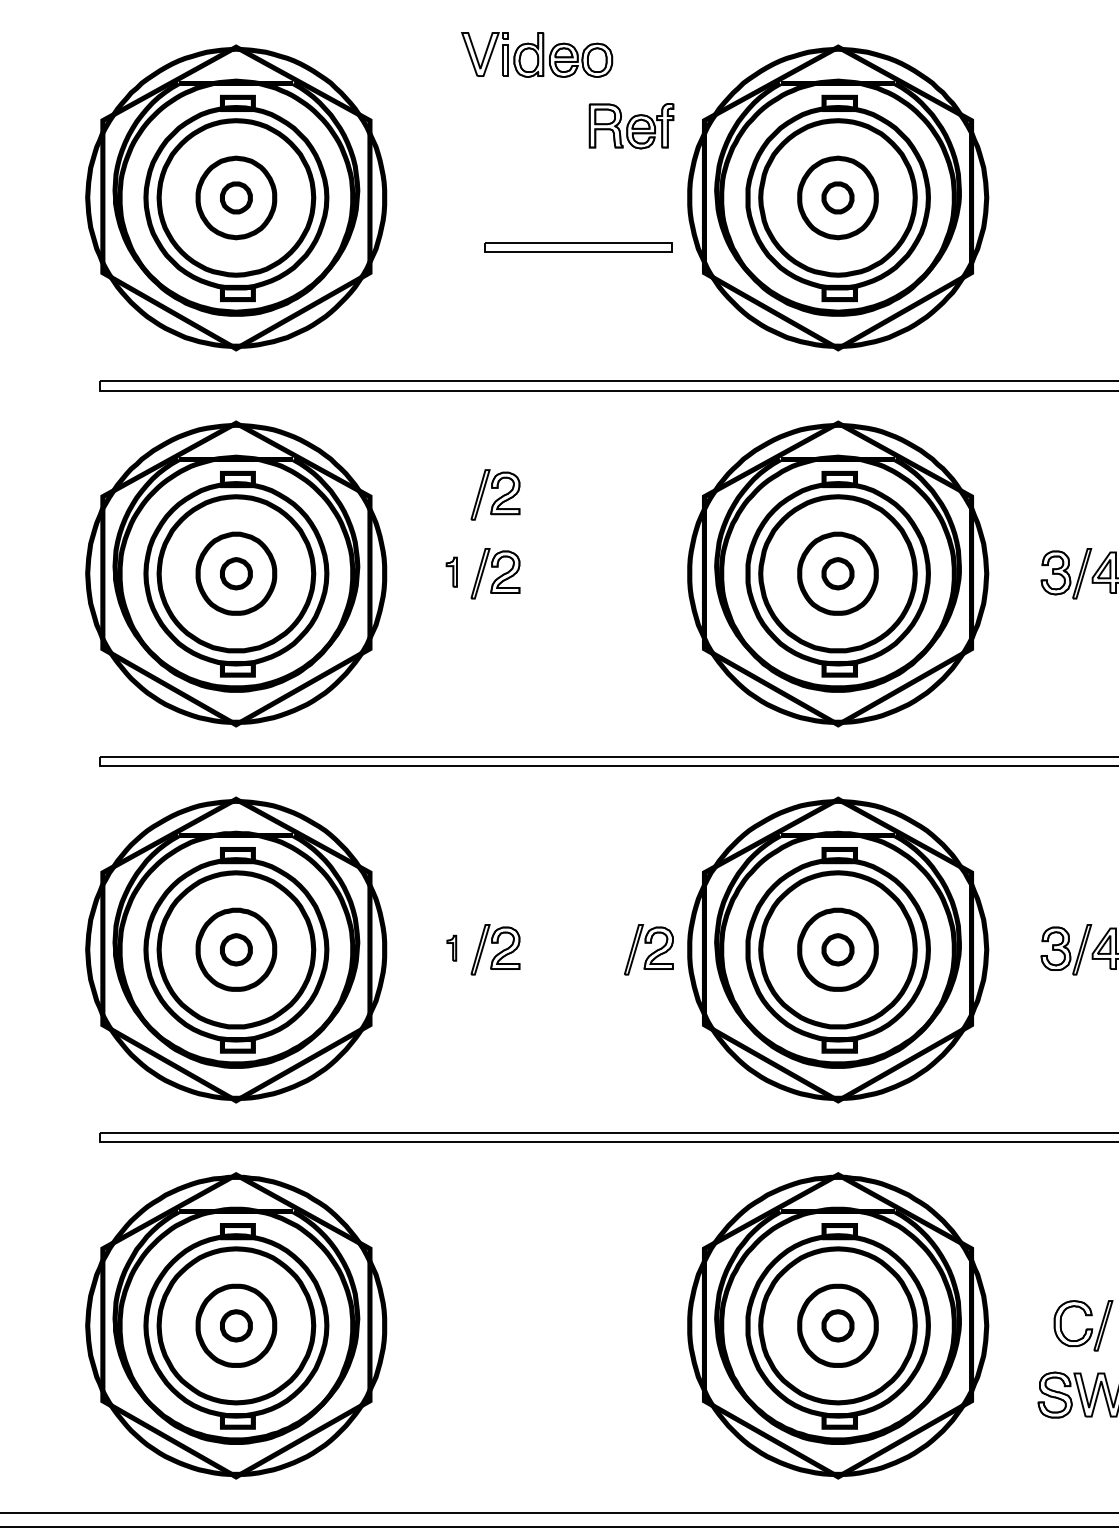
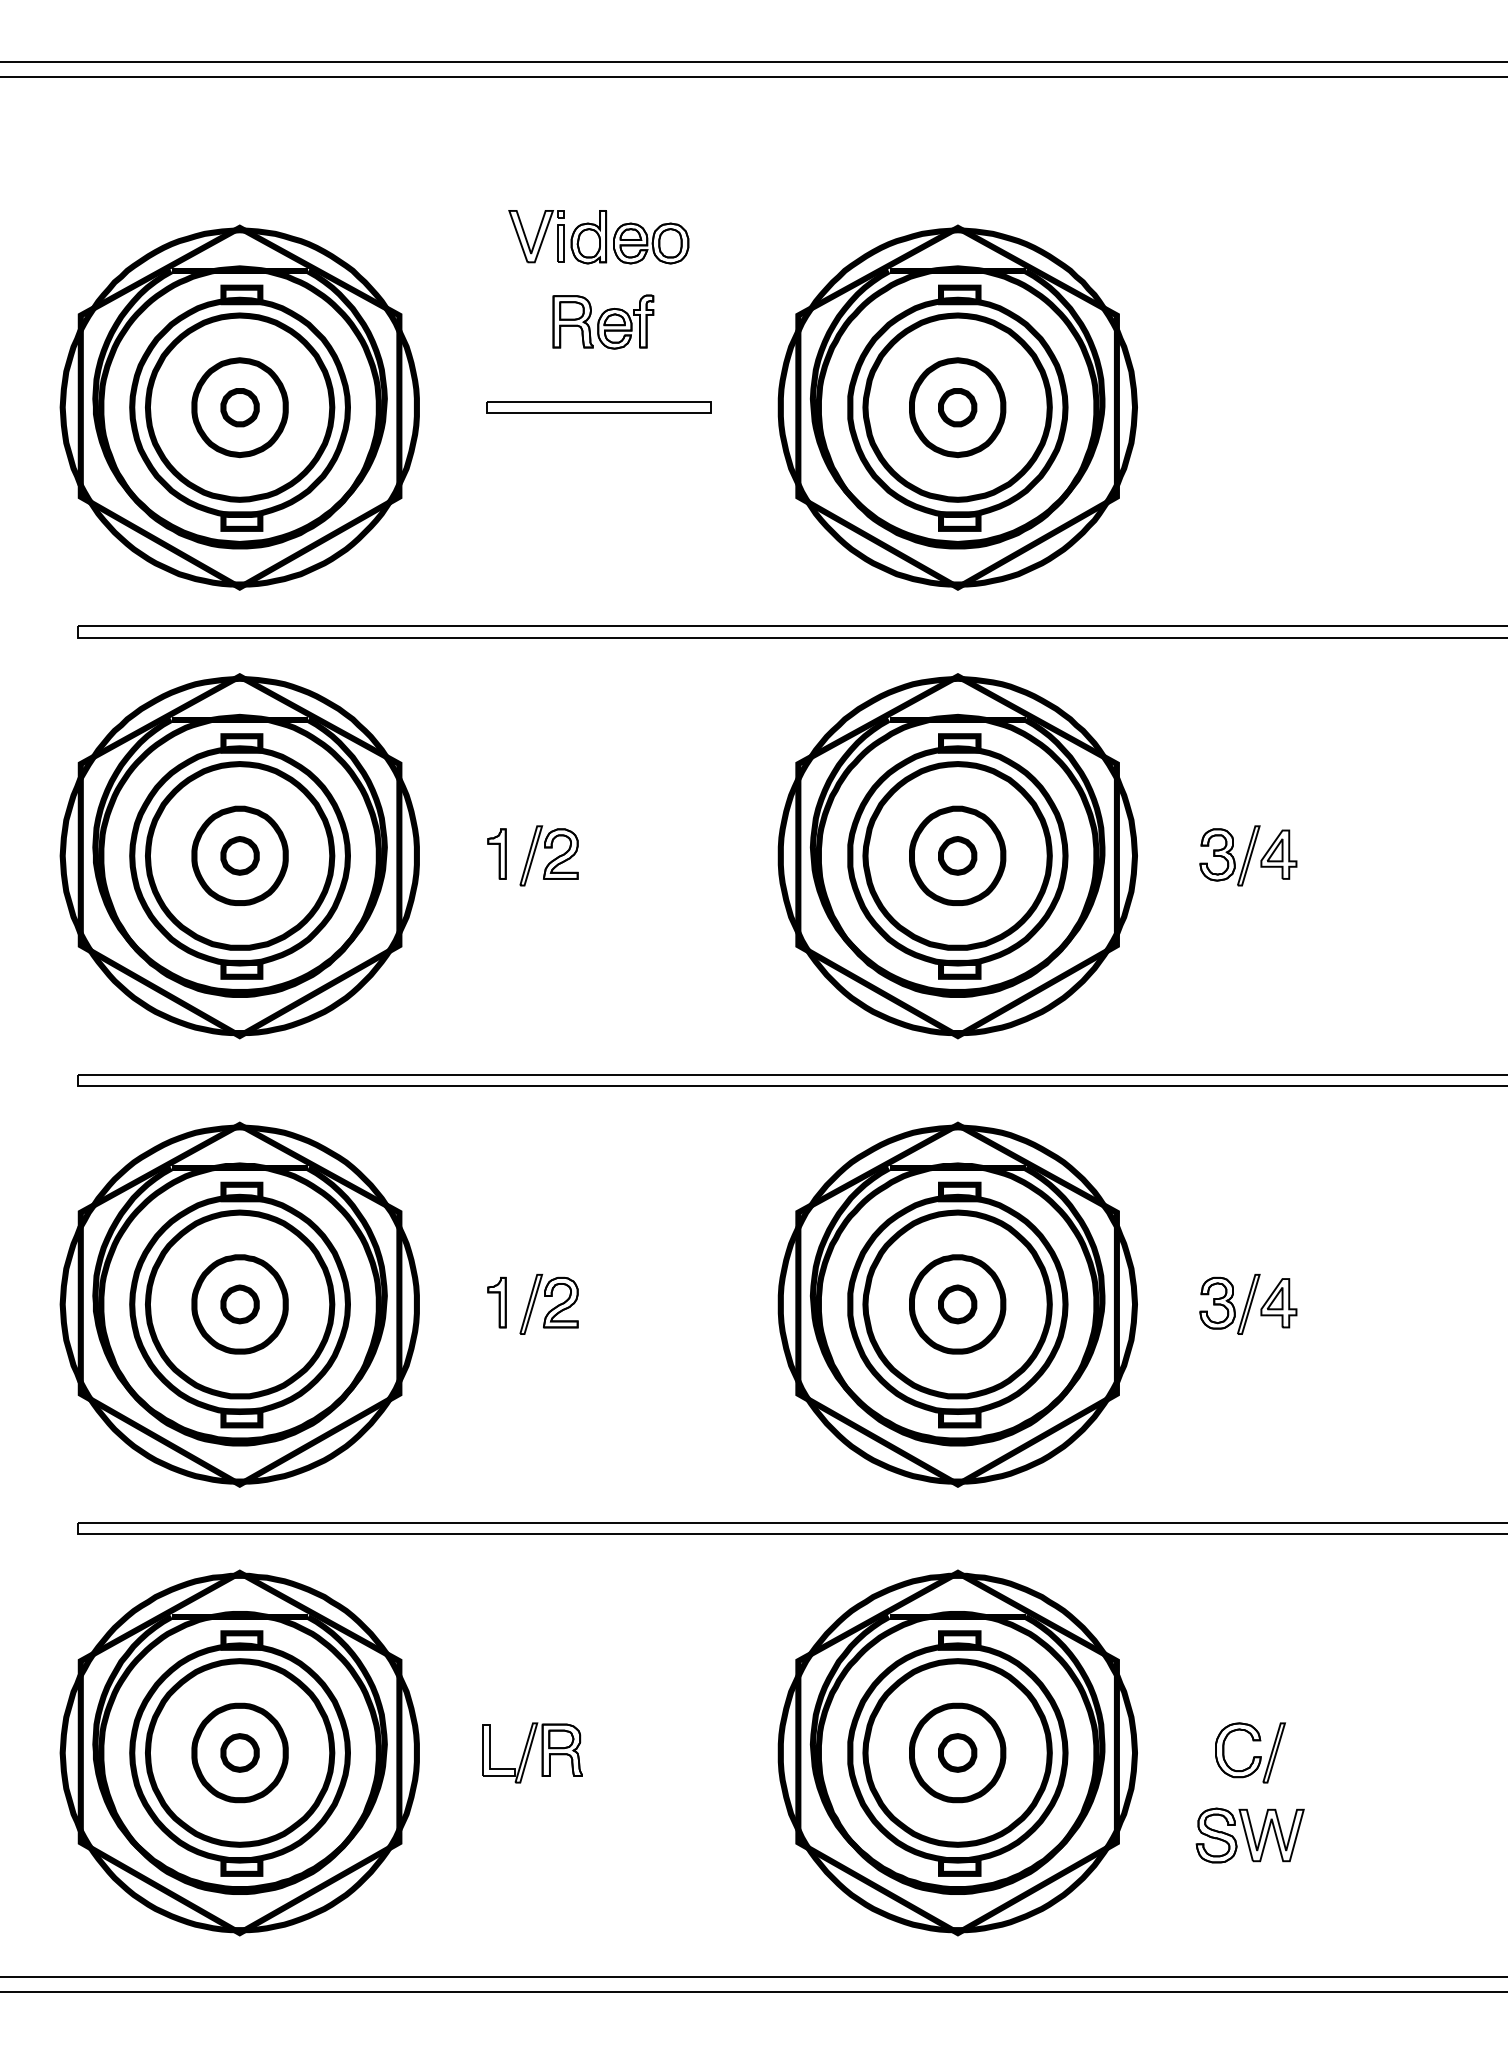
part: (631, 125) -> (603, 321), moved
part: (577, 247) -> (598, 407), moved
part: (494, 494) -> (548, 761), removed
part: (451, 571) -> (496, 853), size x1.43
part: (451, 948) -> (496, 1302), size x1.67
part: (648, 949) -> (731, 1304), removed
part: (481, 1325) -> (532, 1752), added

